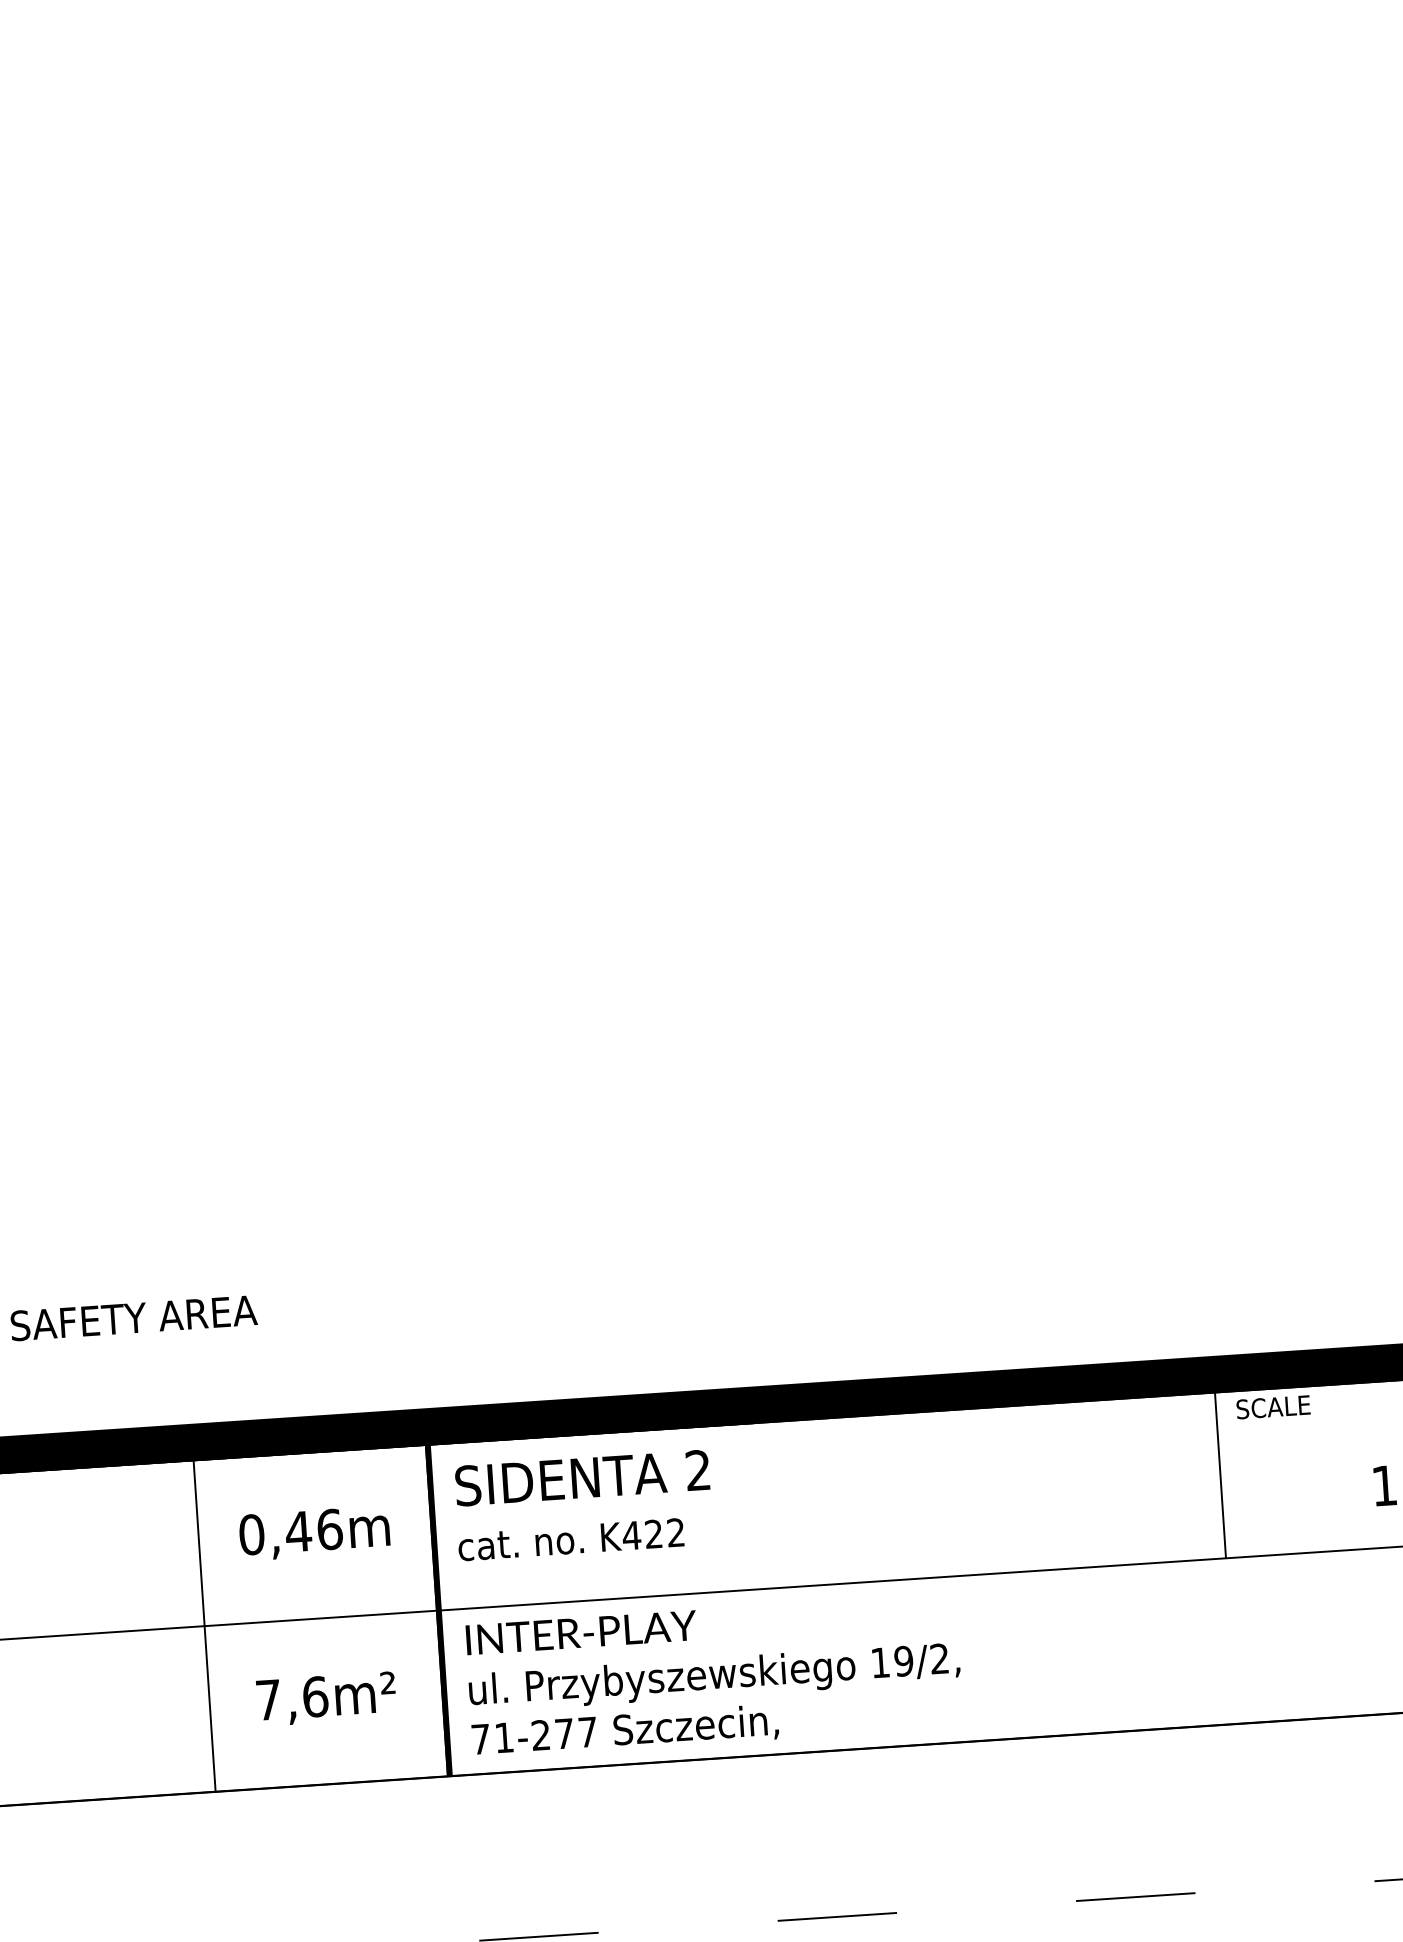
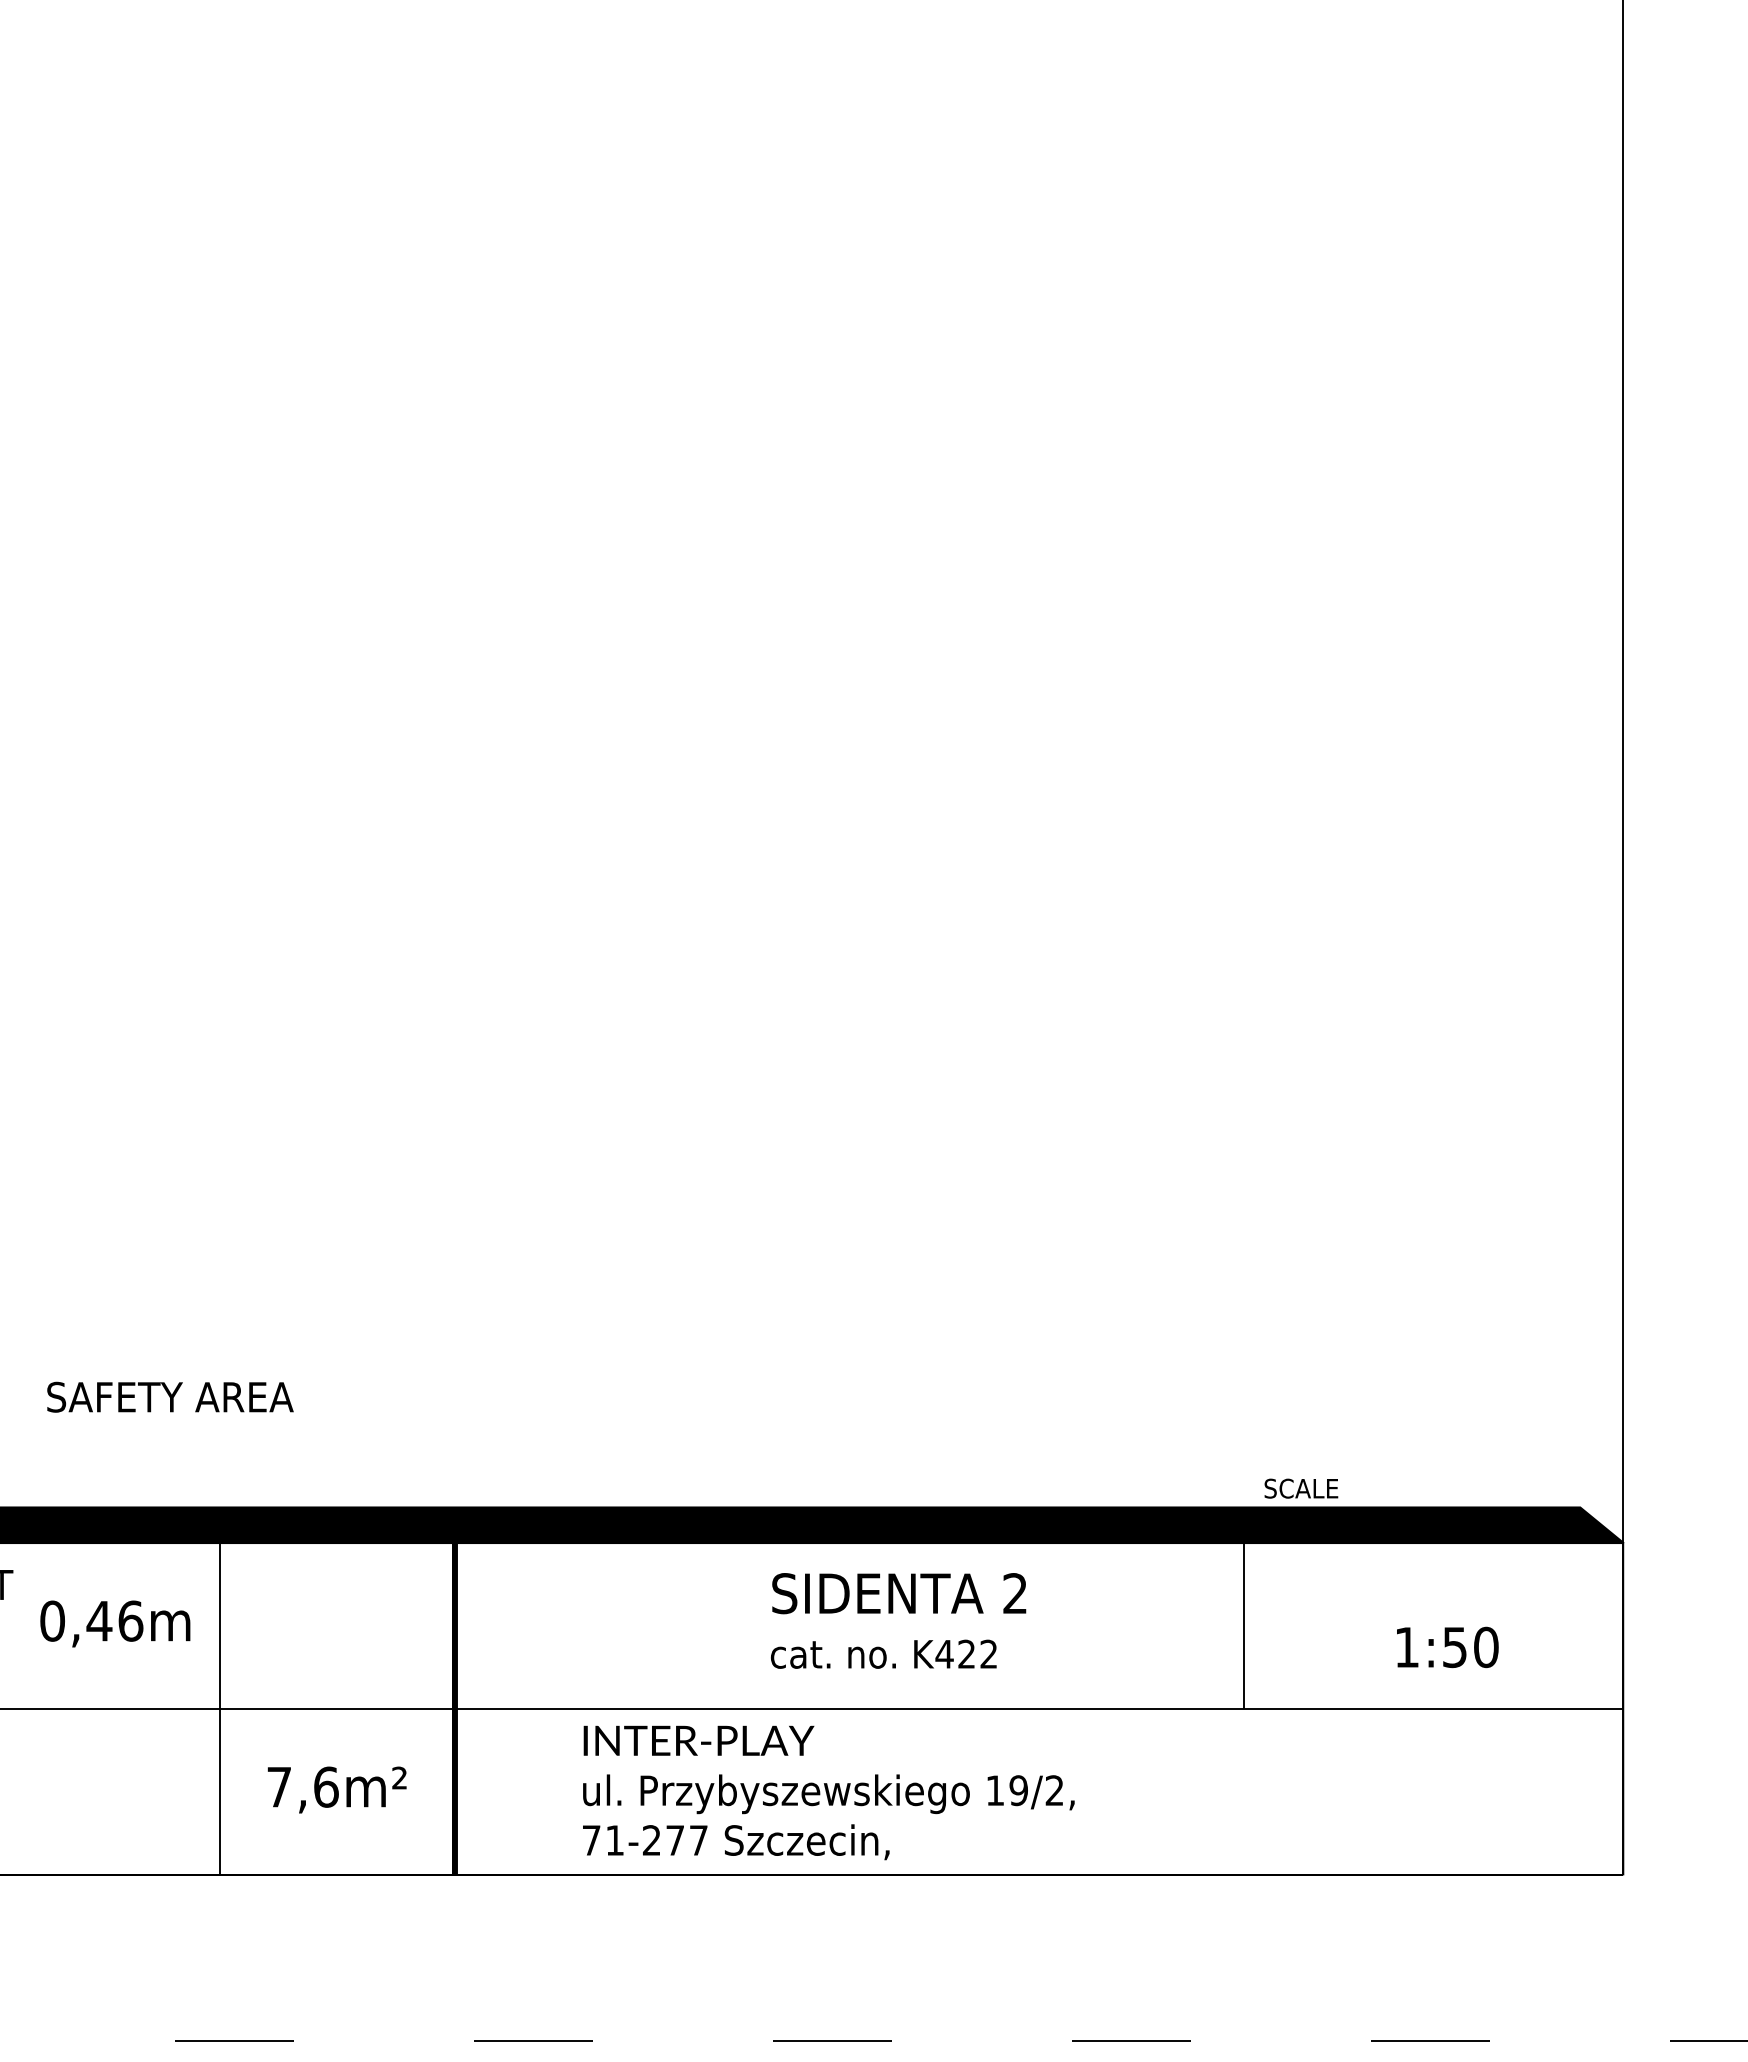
text: (1273, 1407) -> (1301, 1488), moved
text: (583, 1505) -> (898, 1620), moved
text: (314, 1532) -> (115, 1623), moved
text: (714, 1675) -> (828, 1792), moved

